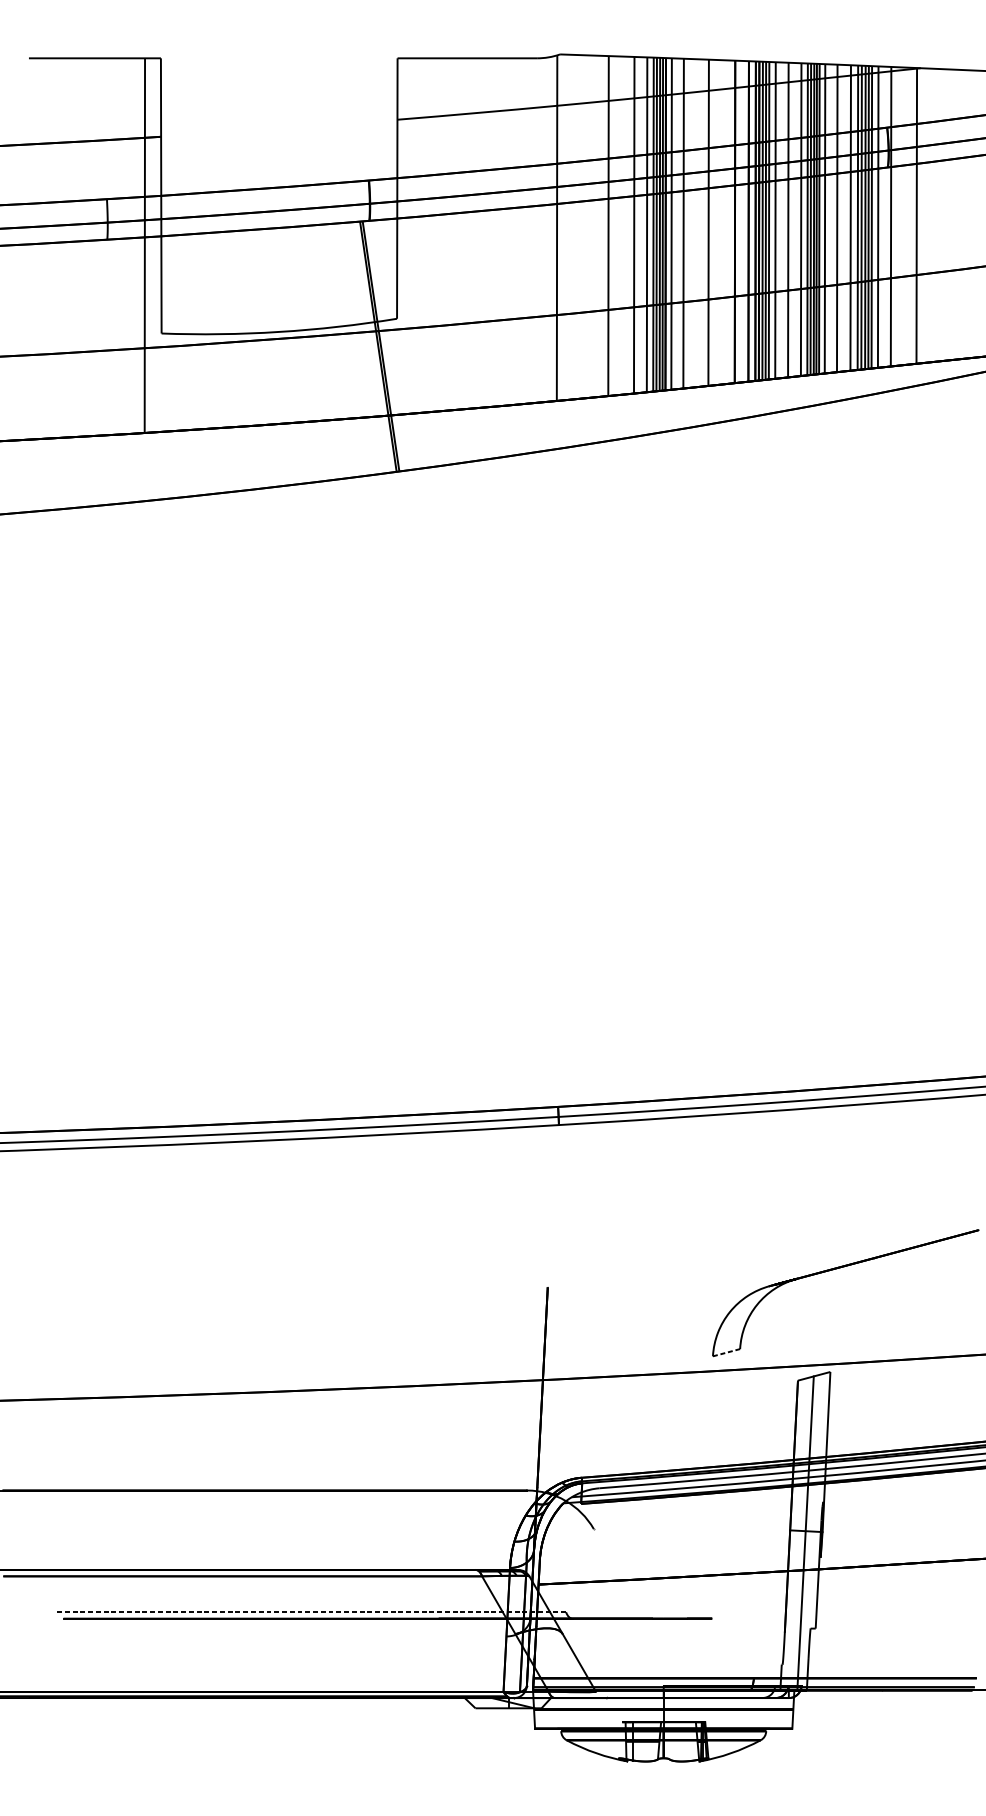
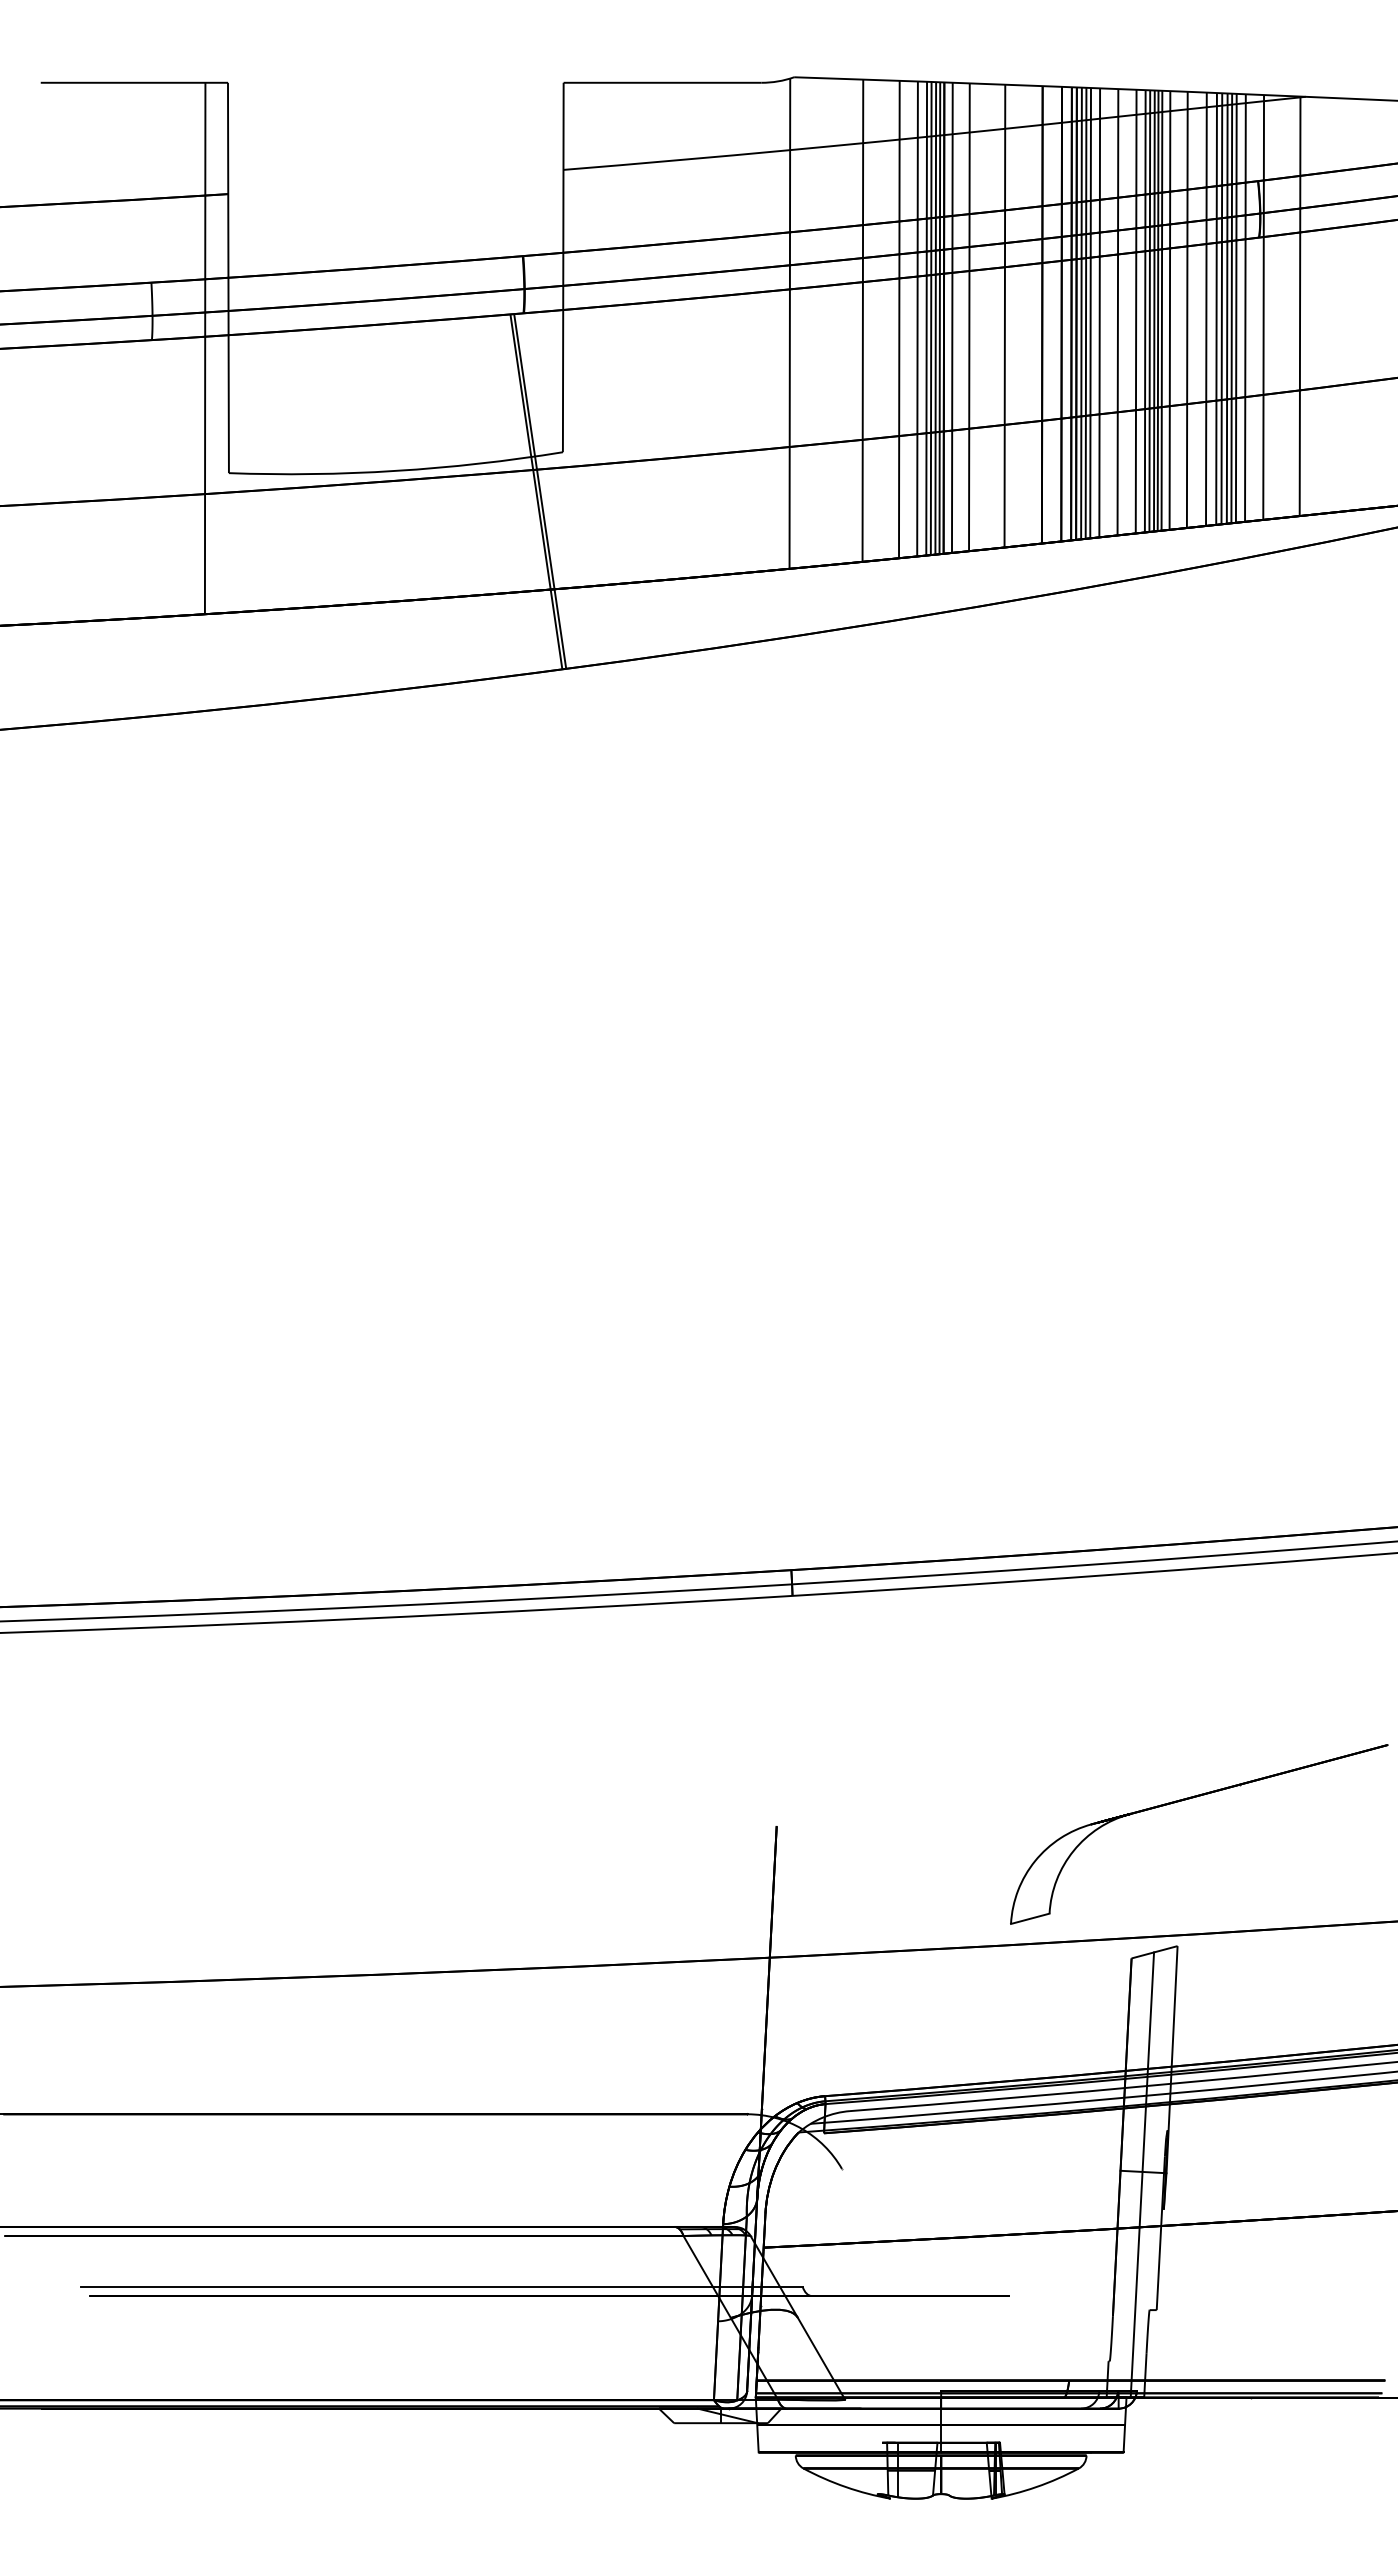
line: (726, 1352) -> (1030, 1918), dashed -> solid
line: (311, 1611) -> (441, 2286), dashed -> solid

